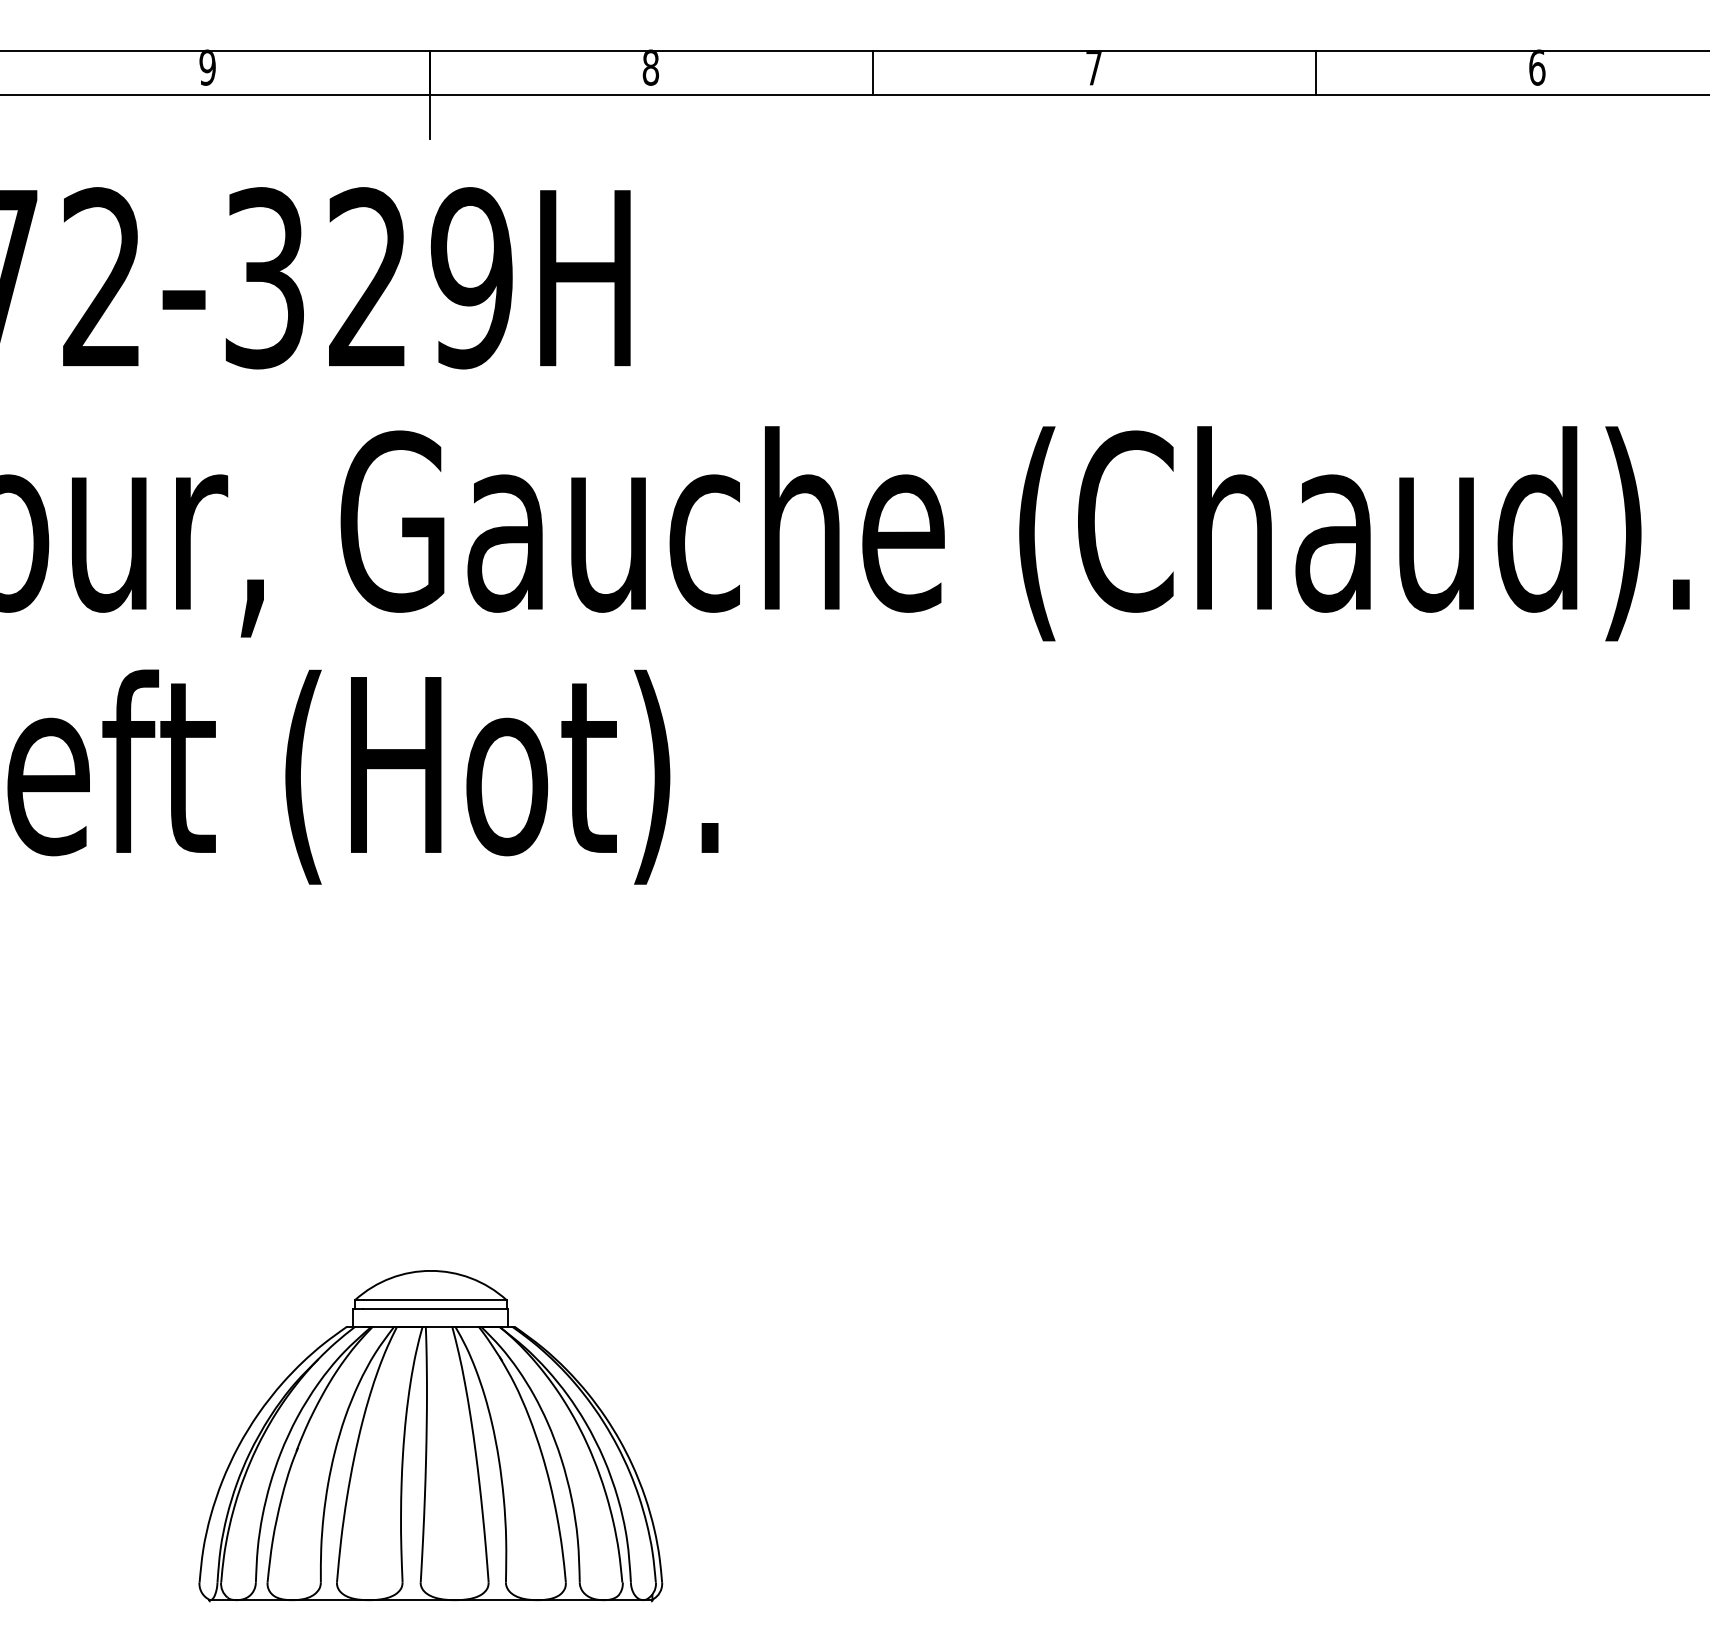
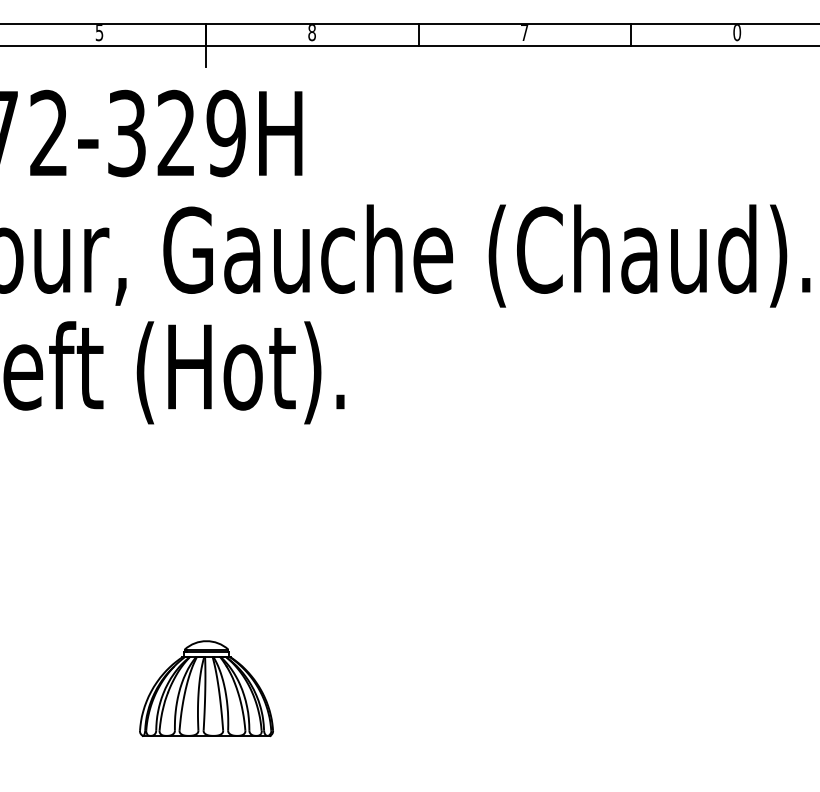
text: (207, 67) -> (99, 32), 9 -> 5
text: (1537, 67) -> (737, 32), 6 -> 0
part: (430, 1435) -> (206, 688), size x0.6

